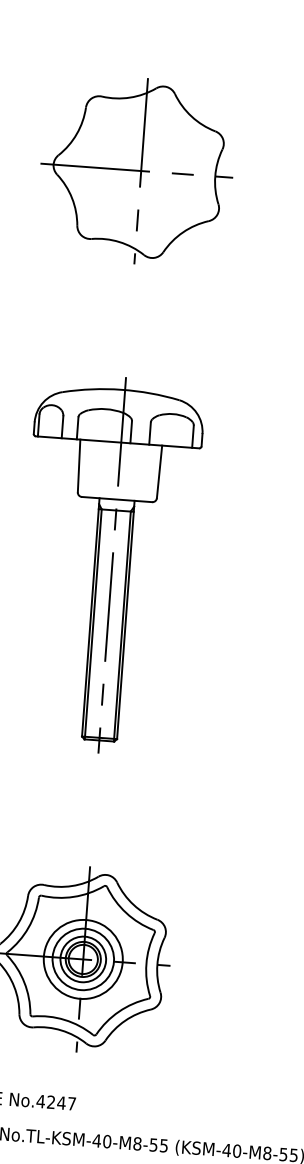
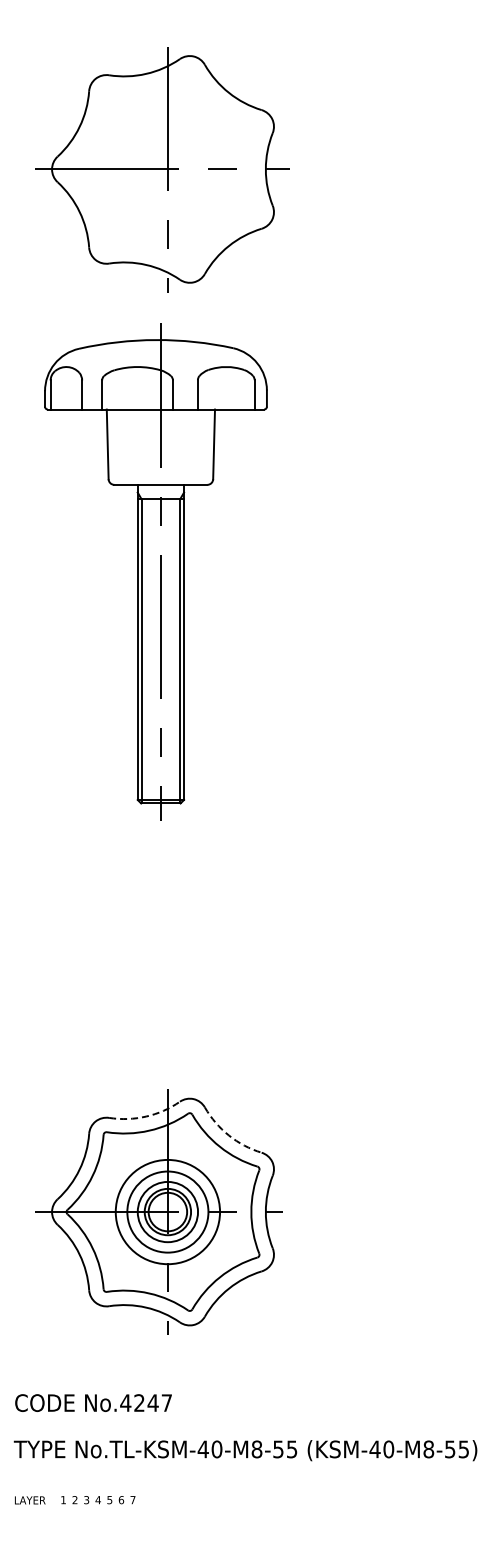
part: (108, 564) -> (155, 571), moved
arc: (72, 886) -> (146, 1116), solid -> dashed
arc: (133, 904) -> (228, 1135), solid -> dashed

